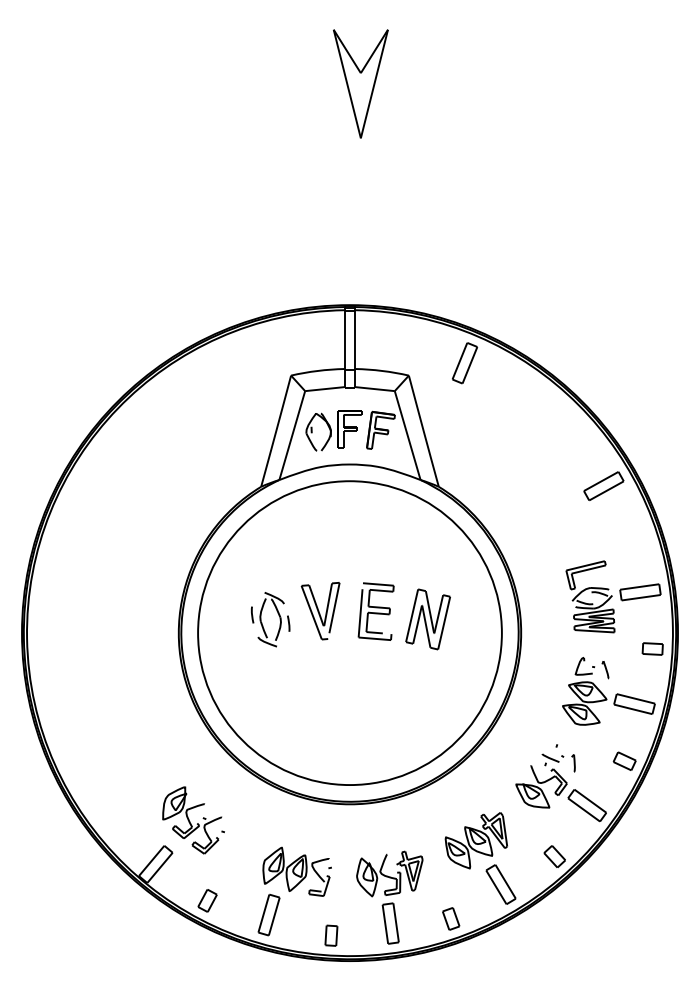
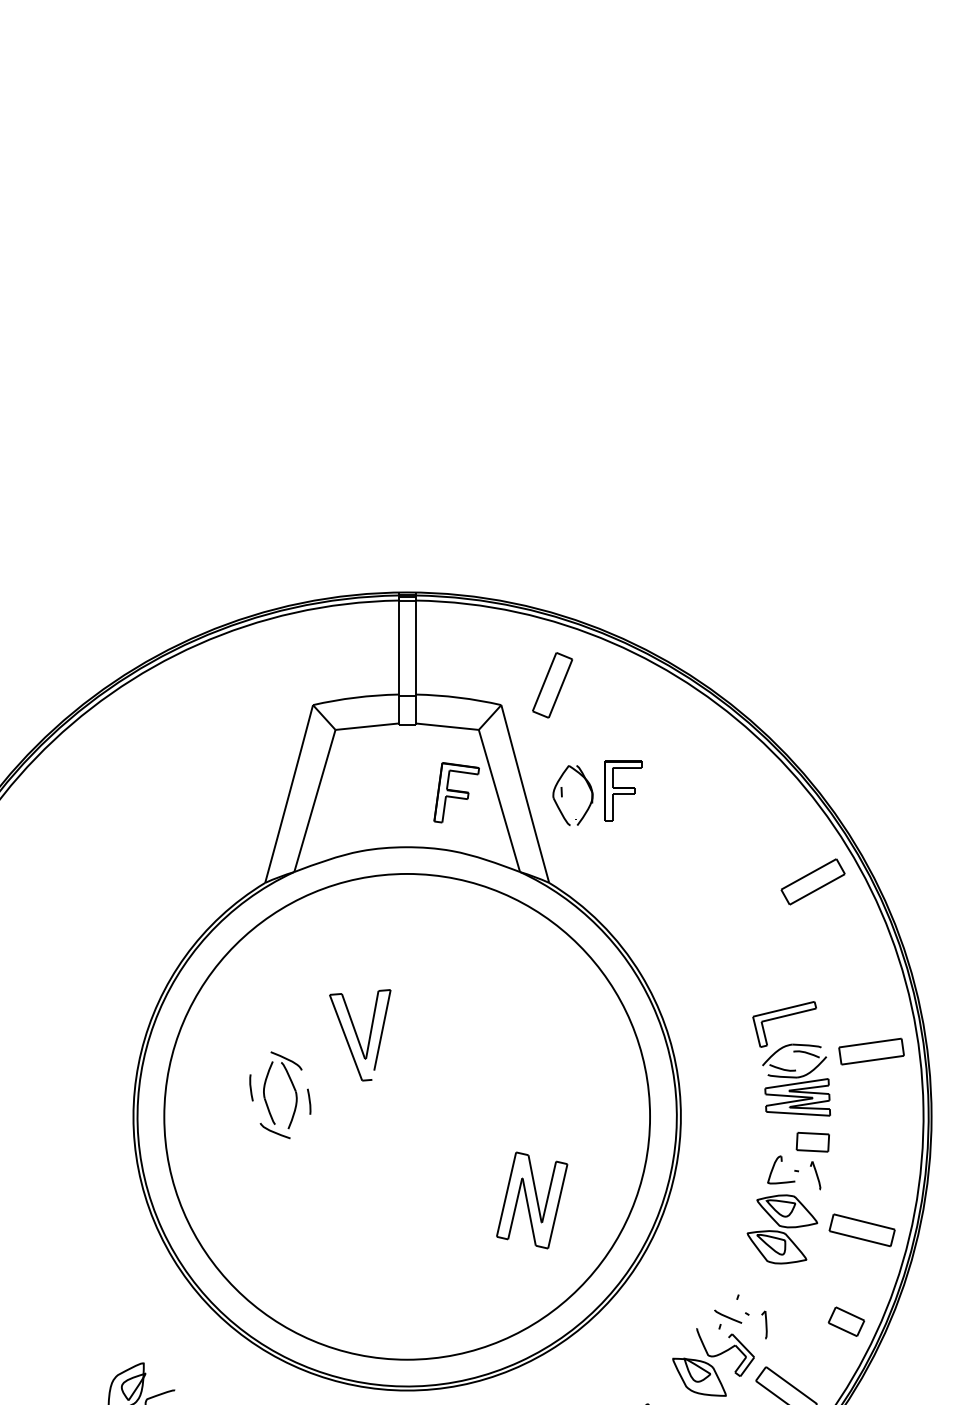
part: (360, 83) -> (423, 238), removed
part: (465, 363) -> (553, 685), moved
part: (333, 430) -> (596, 792), moved
part: (320, 611) -> (360, 1035), moved
part: (375, 611) -> (447, 1082), removed
part: (427, 619) -> (531, 1200), moved
part: (652, 648) -> (812, 1141), moved

